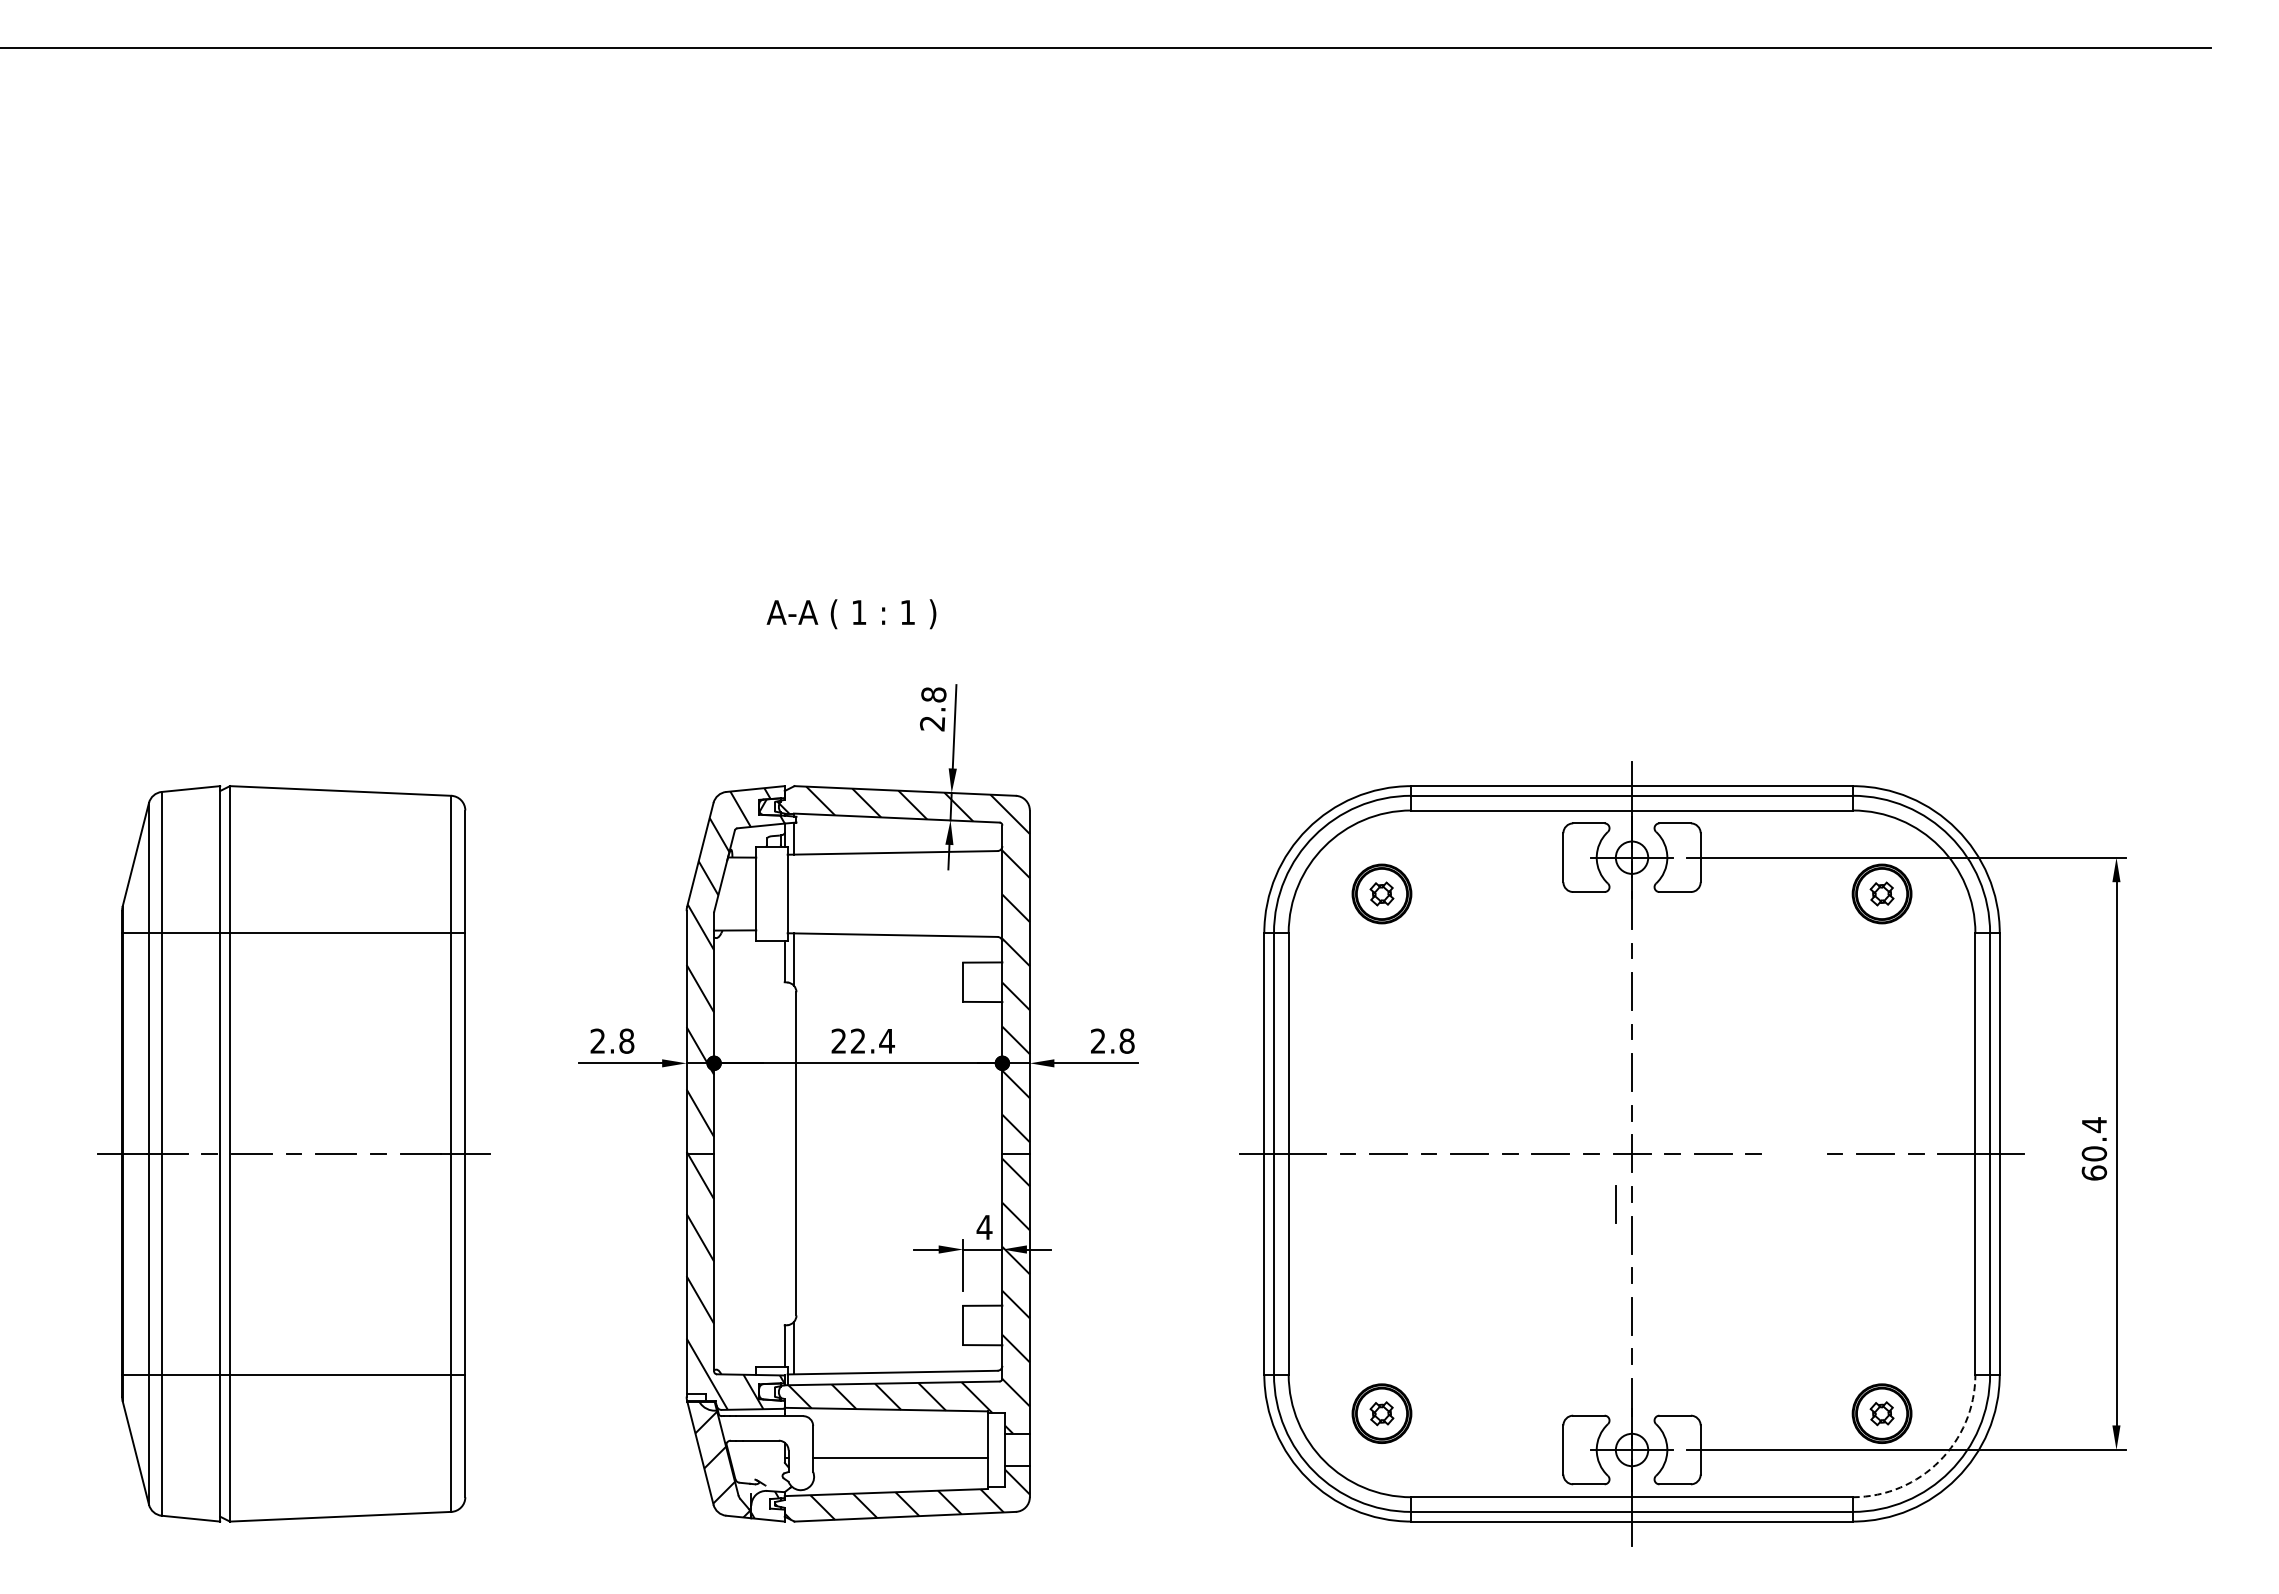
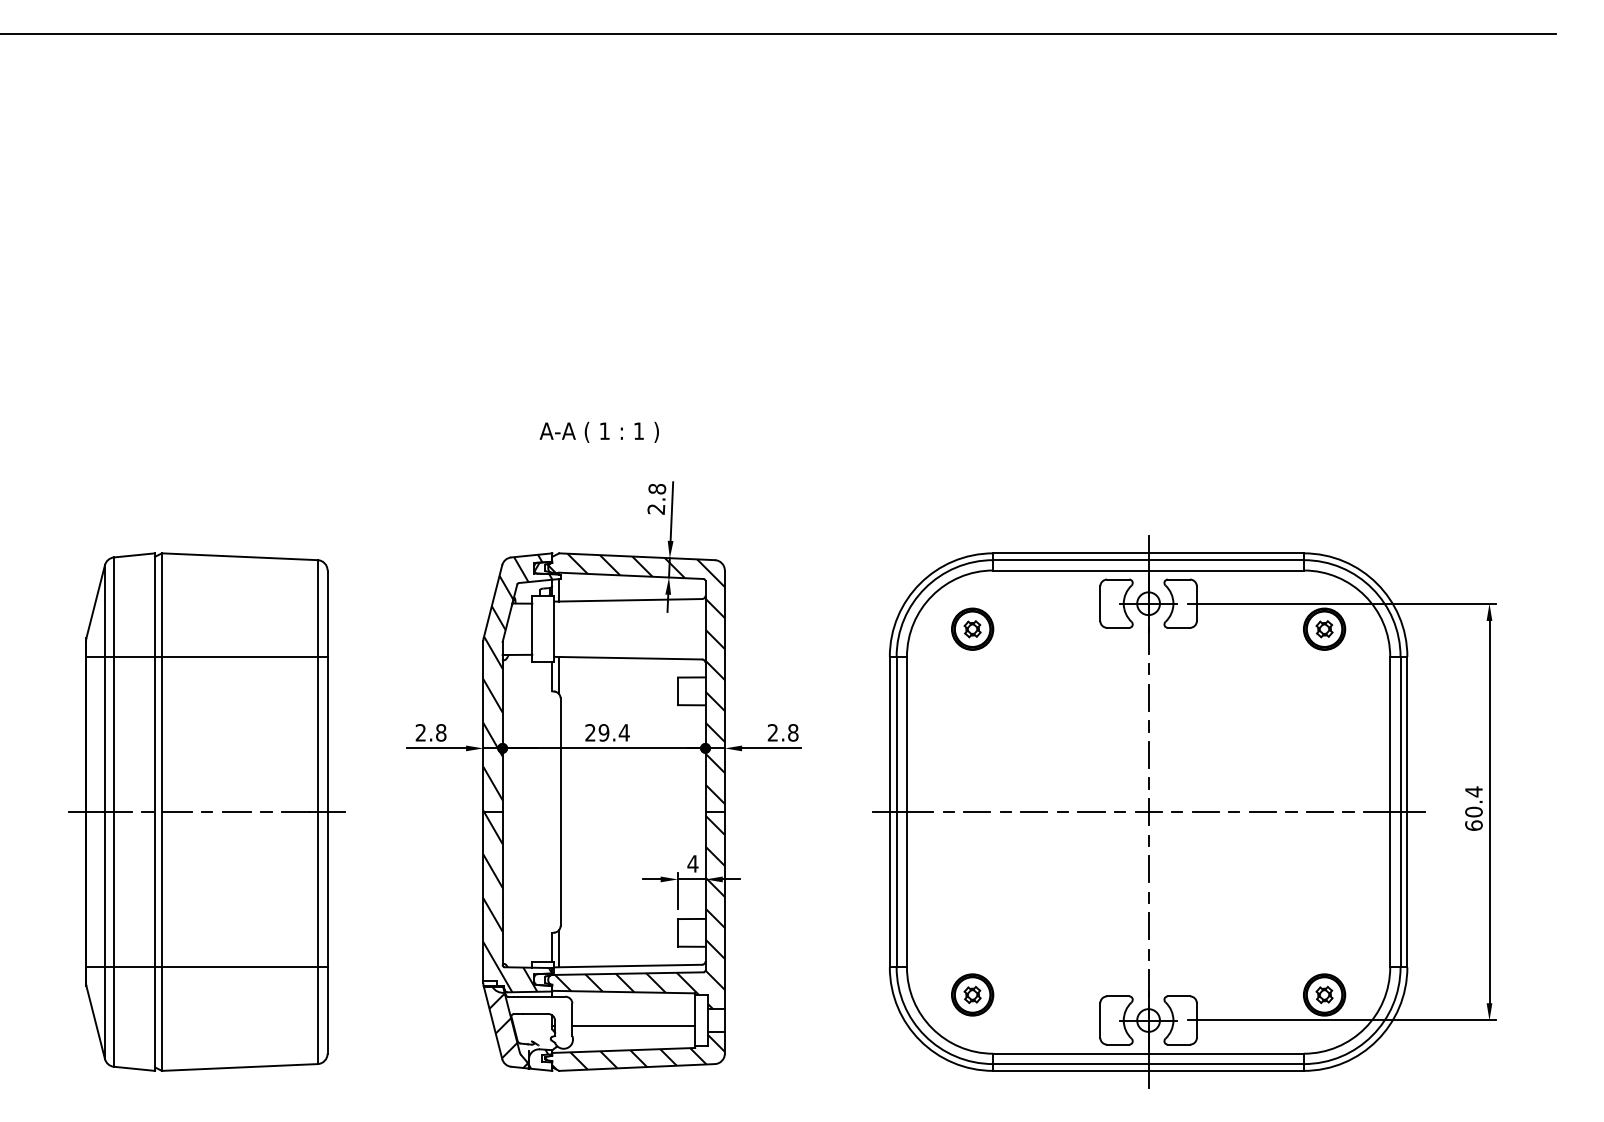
text: (857, 1040) -> (603, 732), 22.4 -> 29.4
line: (1793, 1153) -> (1262, 811), added
line: (1615, 1204) -> (1136, 847), removed
arc: (1939, 1461) -> (1364, 1028), dashed -> solid

